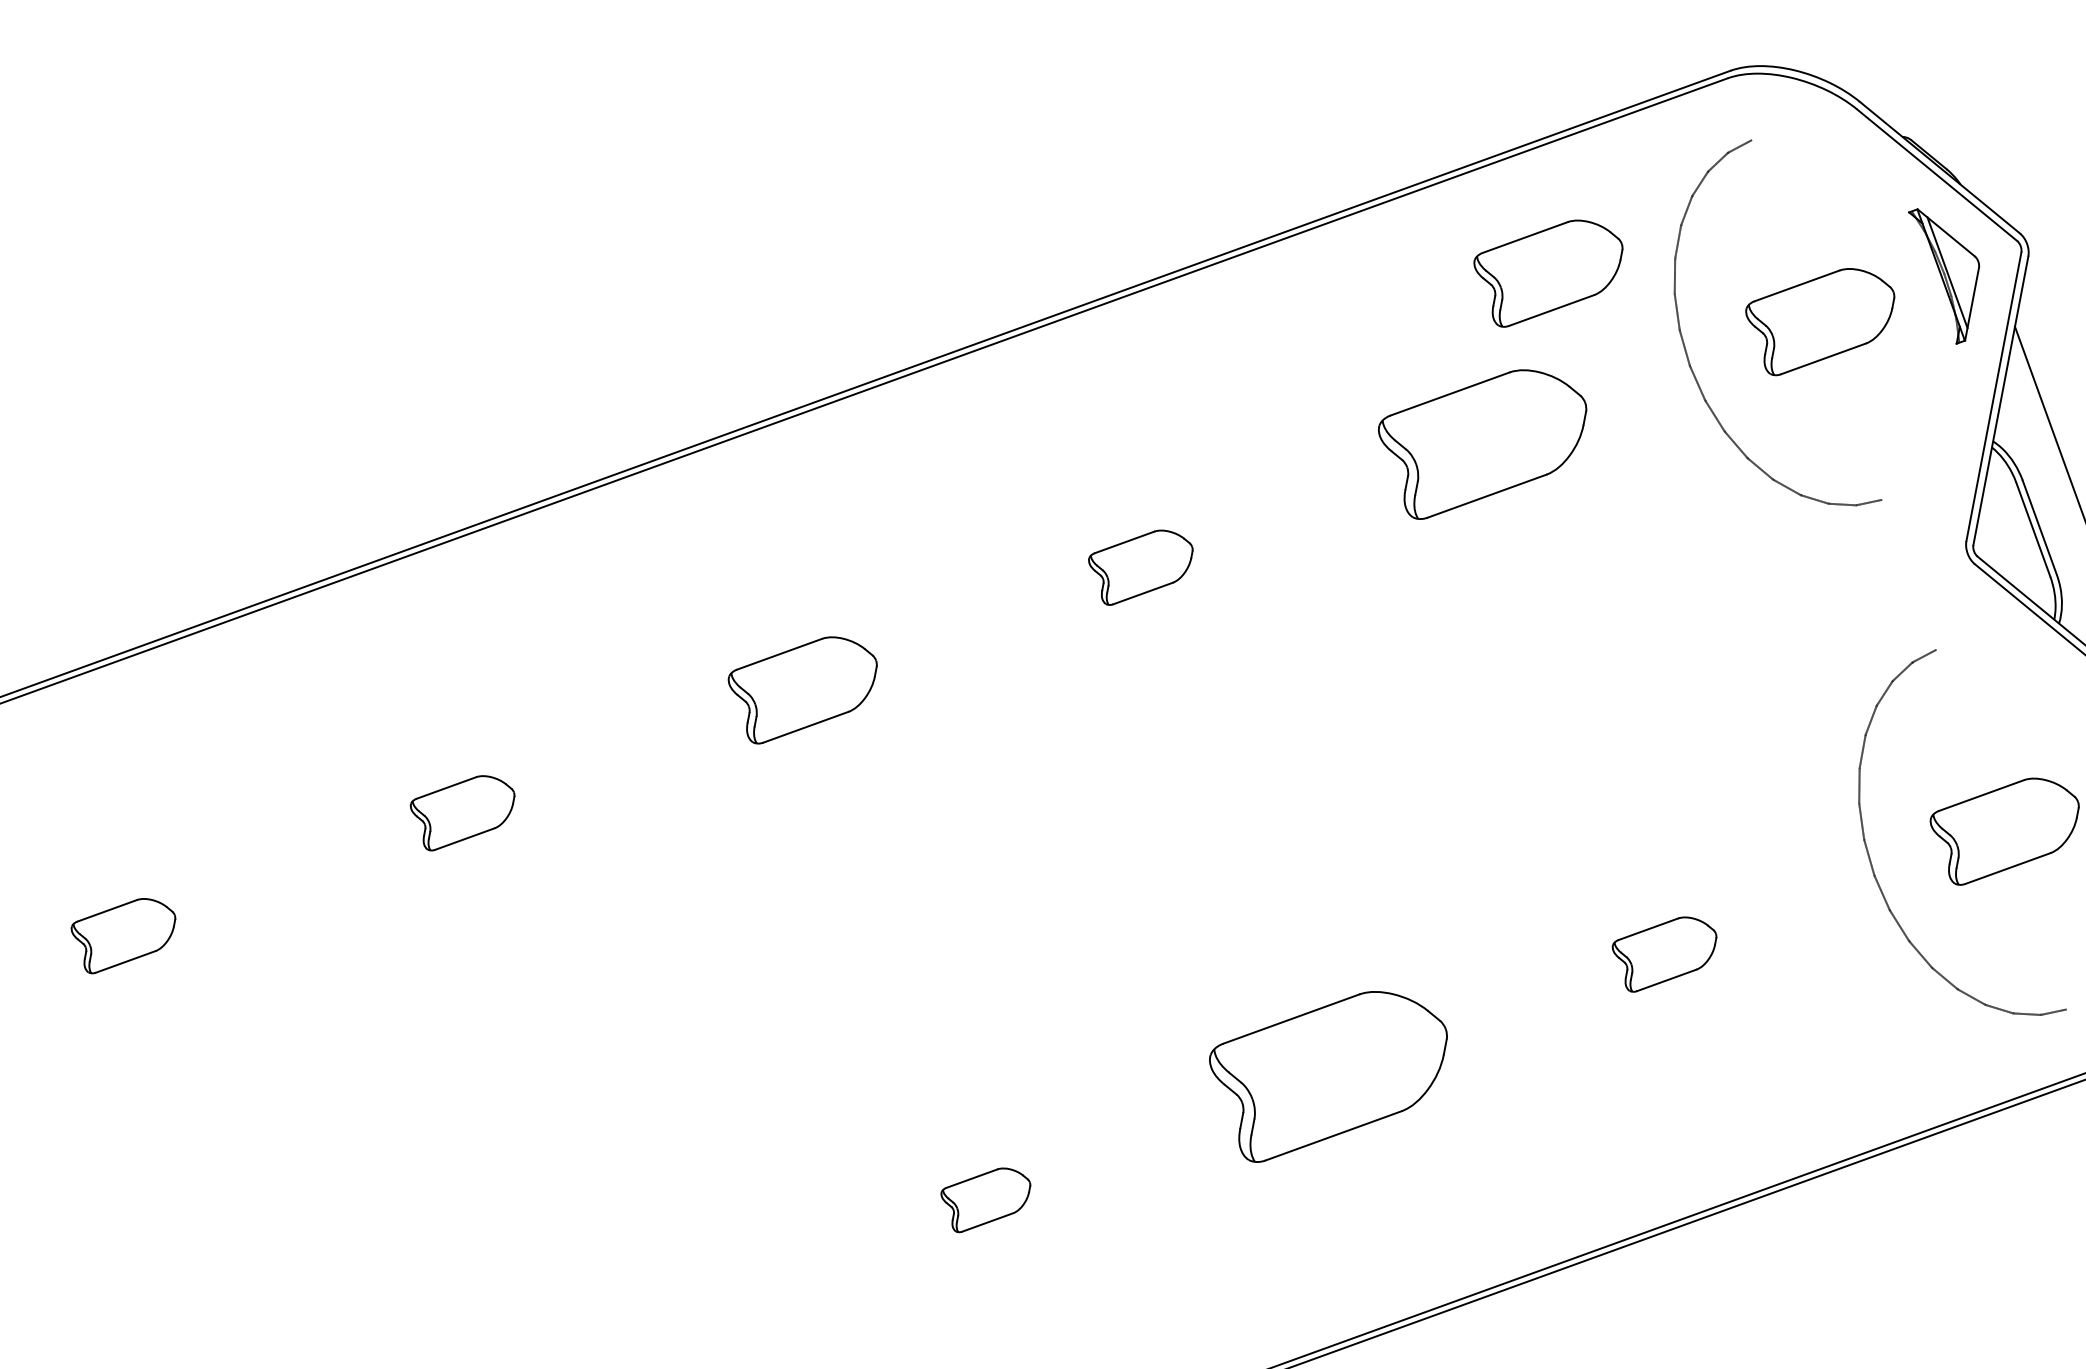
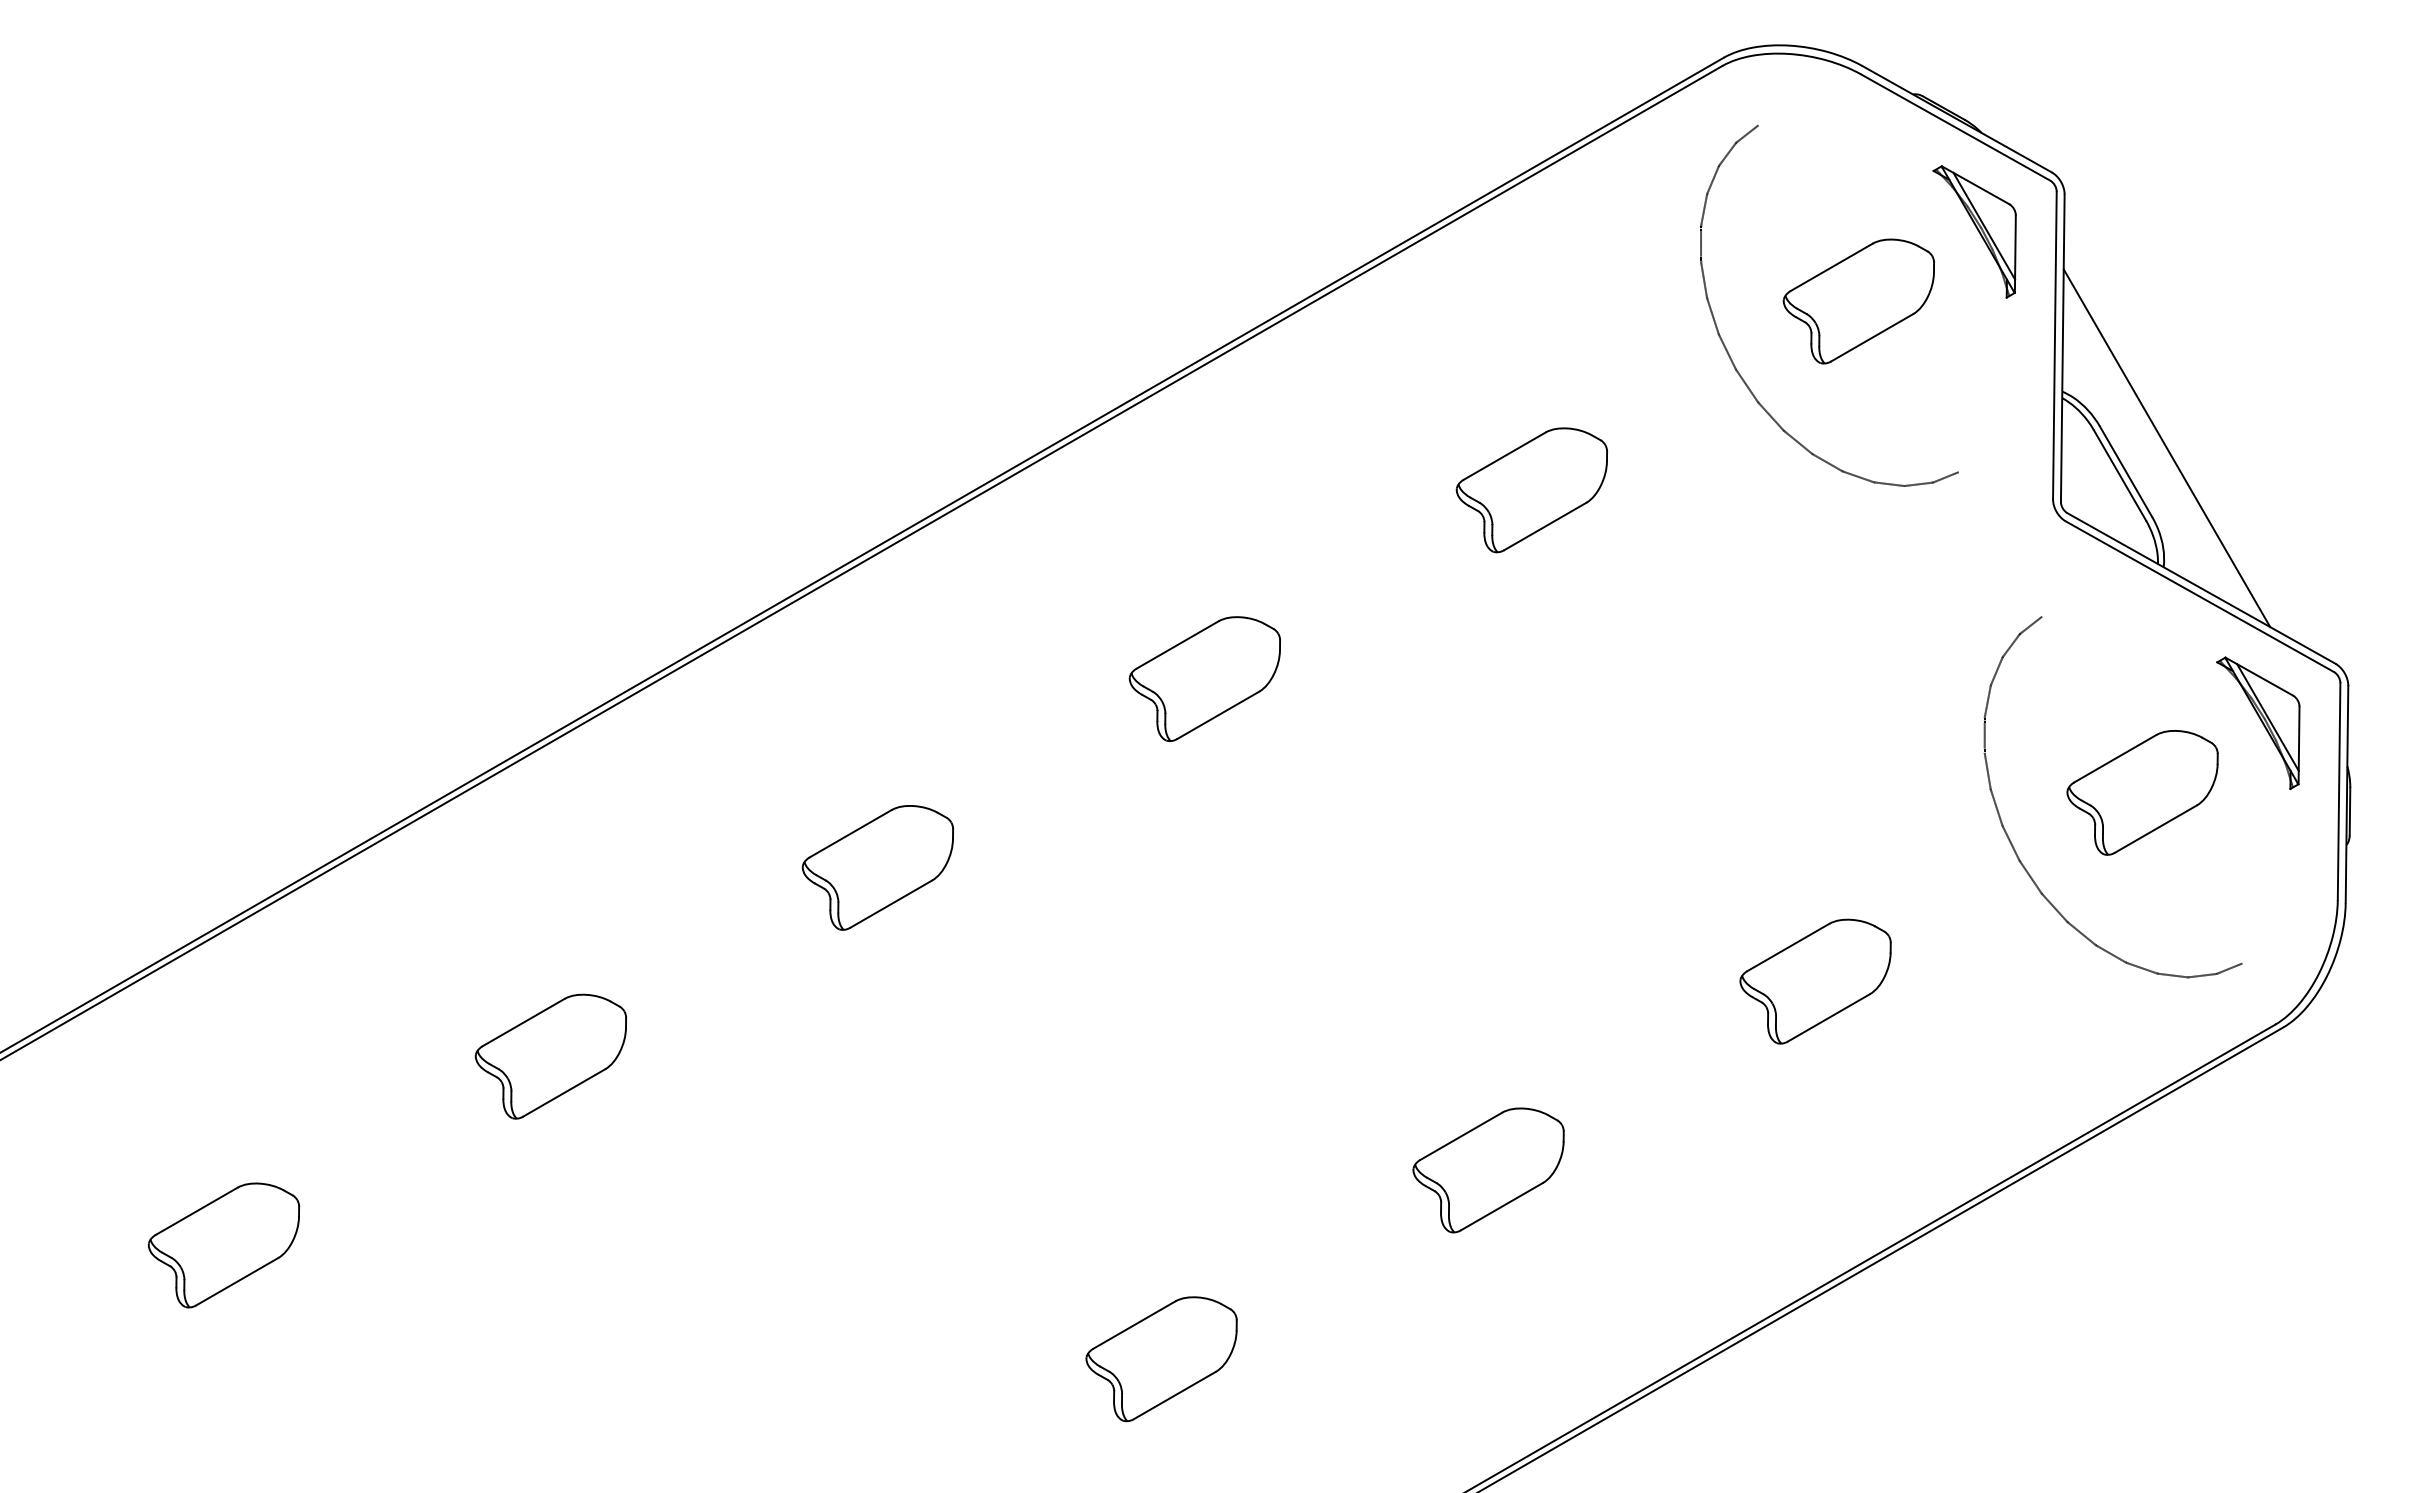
part: (1544, 274) -> (1569, 301), removed
part: (1477, 445) -> (1531, 490), size x0.71
part: (1138, 567) -> (1204, 678), size x1.43
part: (459, 813) -> (550, 1056), size x1.43
part: (120, 936) -> (223, 1245), size x1.43
part: (1662, 954) -> (1815, 981), size x1.43
part: (1323, 1077) -> (1488, 1170), size x0.62
part: (983, 1200) -> (1161, 1359), size x1.67

